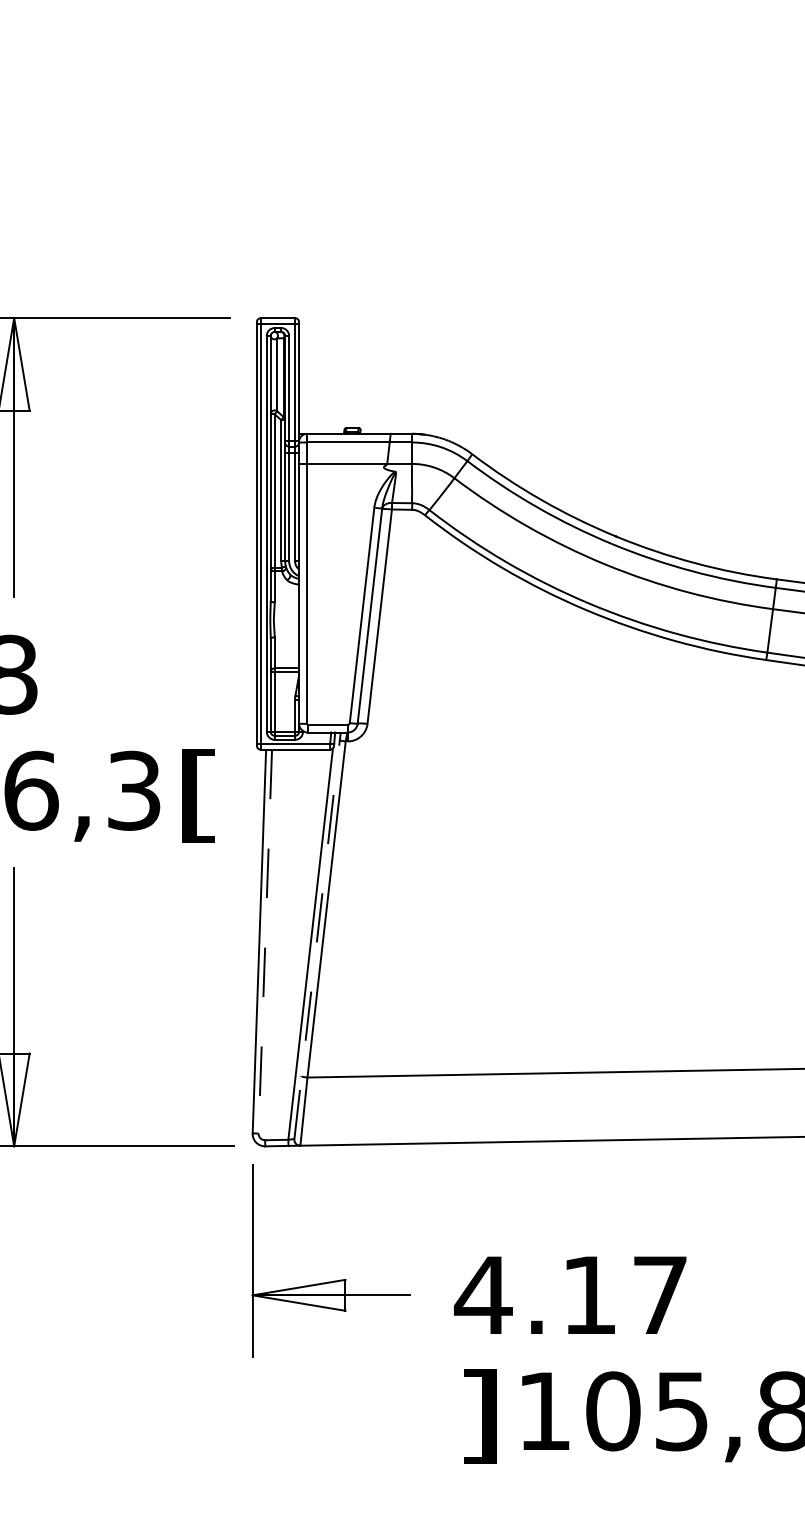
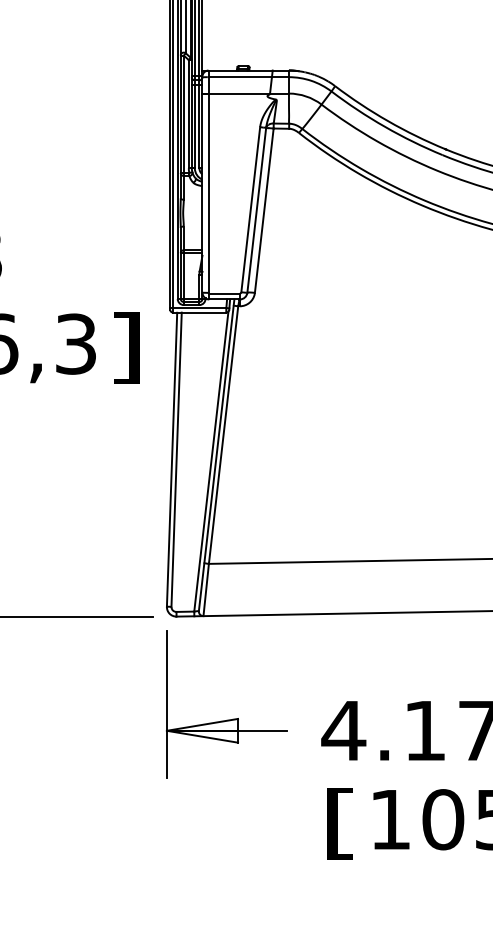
text: (199, 795) -> (126, 347), [ -> ]
line: (317, 935) -> (216, 455), dashed -> solid
line: (265, 942) -> (176, 460), dashed -> solid
text: (479, 1416) -> (340, 823), ] -> [

